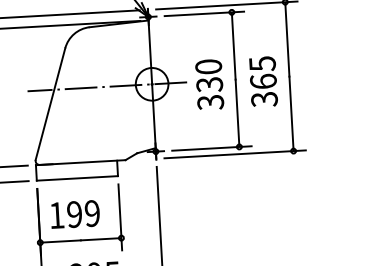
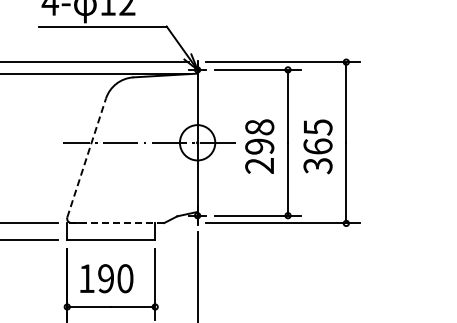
text: (209, 84) -> (259, 146), 330 -> 298
line: (50, 103) -> (86, 157), solid -> dashed
line: (80, 163) -> (115, 223), solid -> dashed
text: (92, 213) -> (125, 278), 199 -> 190

